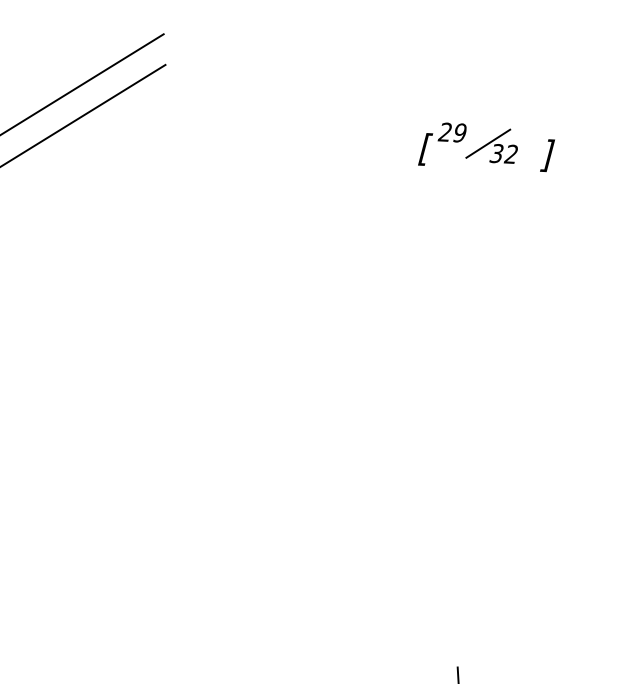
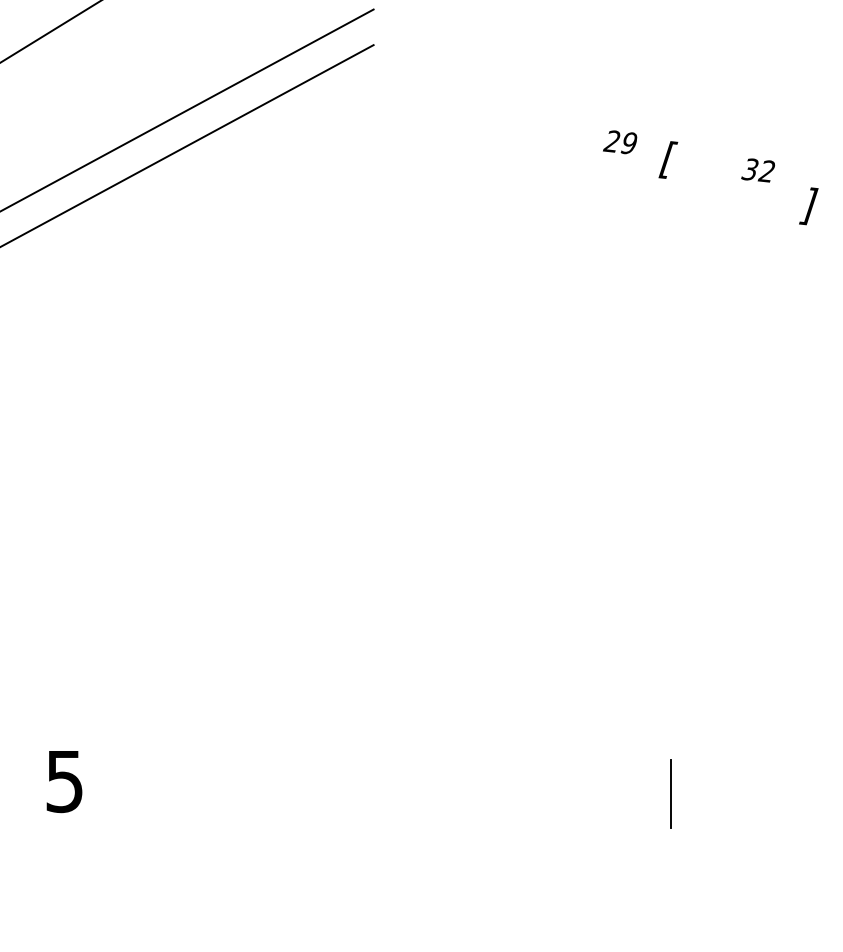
text: (452, 132) -> (620, 142), moved
line: (487, 143) -> (740, 157), removed
text: (547, 155) -> (808, 206), moved

